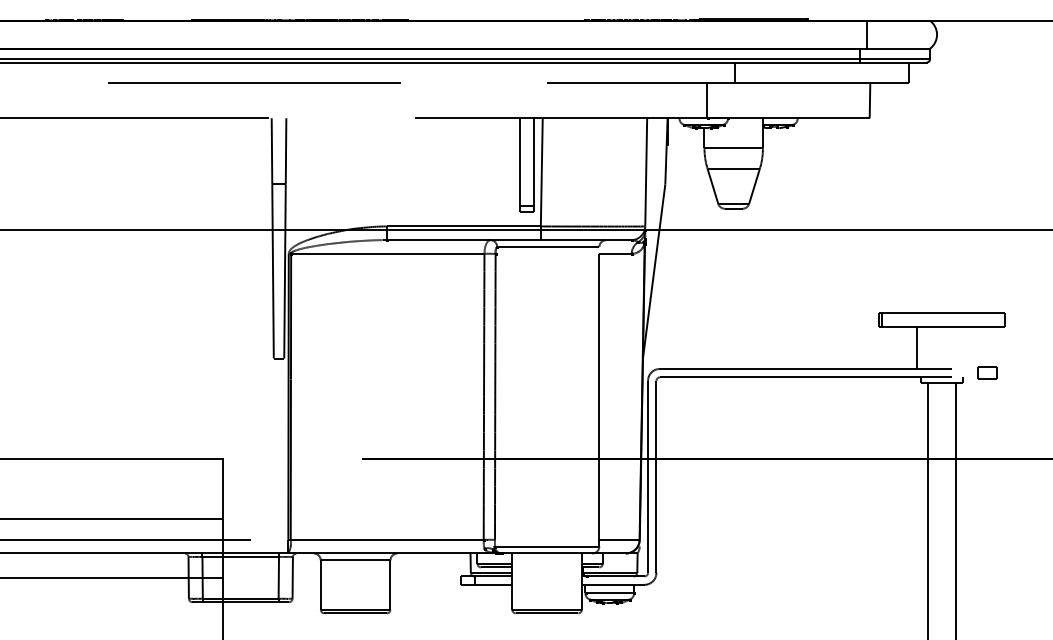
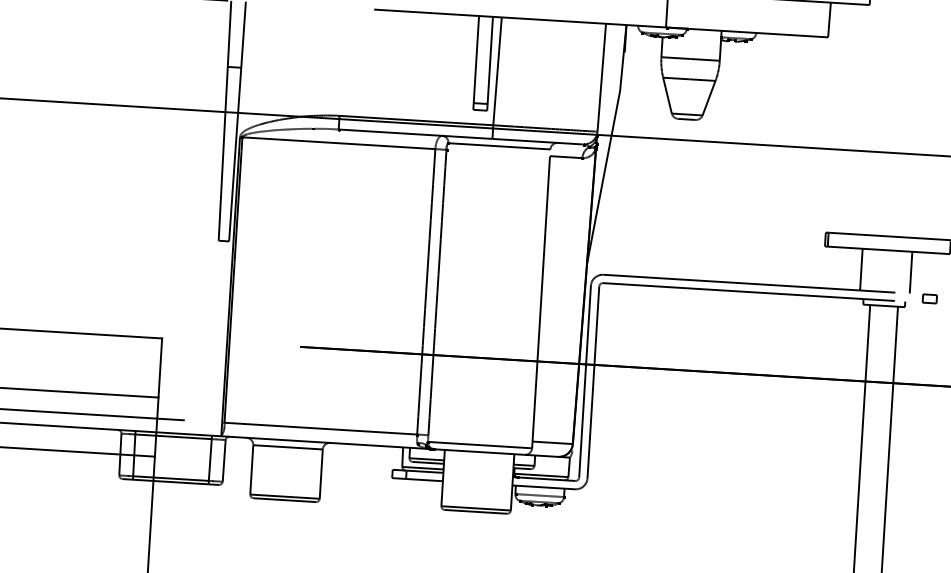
line: (966, 347) -> (910, 272), added
part: (986, 372) -> (929, 298), size x0.71

